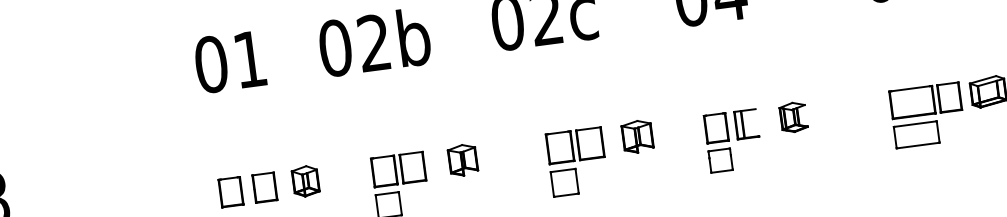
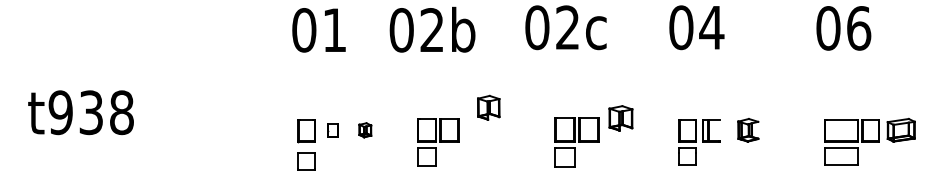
part: (637, 137) -> (620, 118), moved
part: (462, 159) -> (488, 107), moved
part: (306, 181) -> (365, 130), size x0.6
part: (265, 187) -> (333, 130), size x0.6

